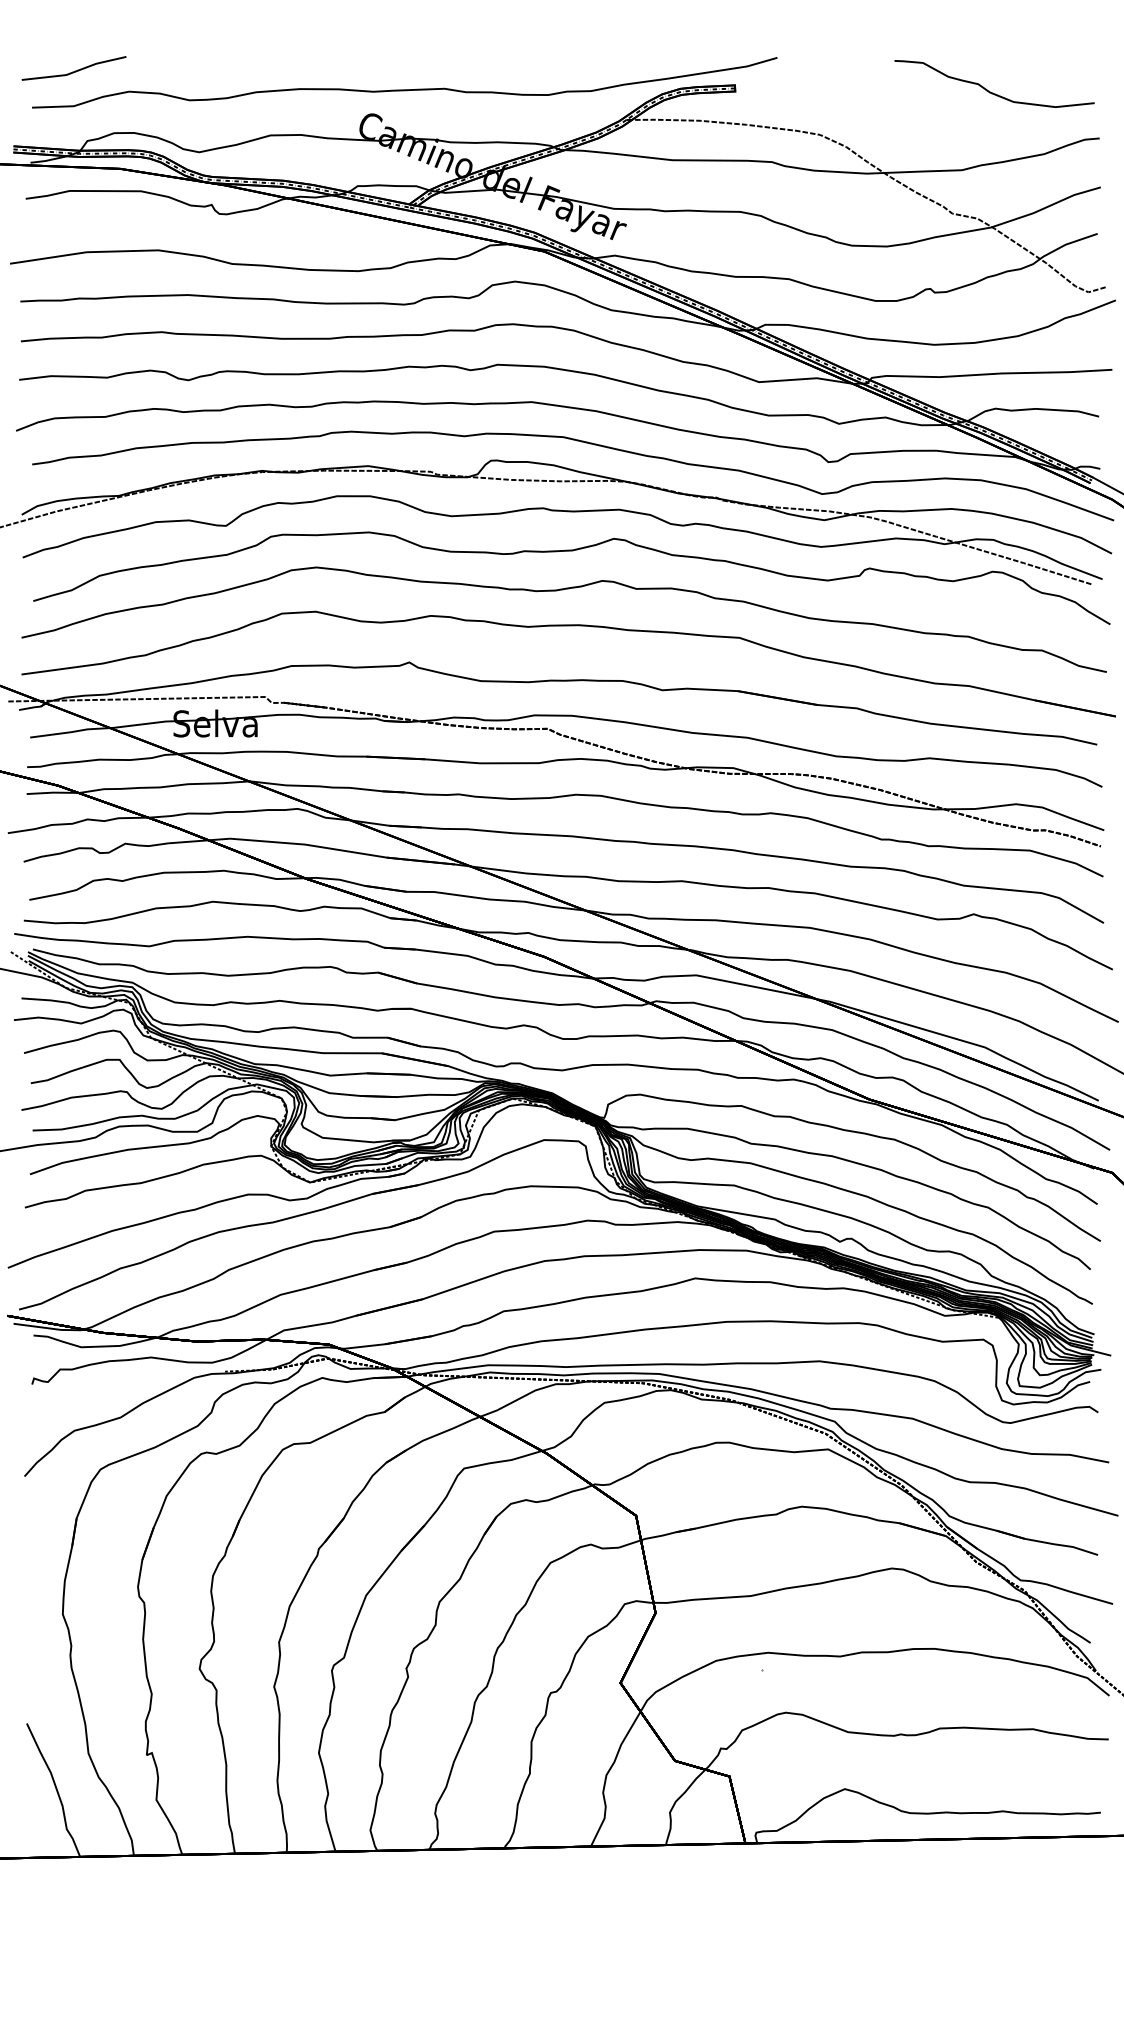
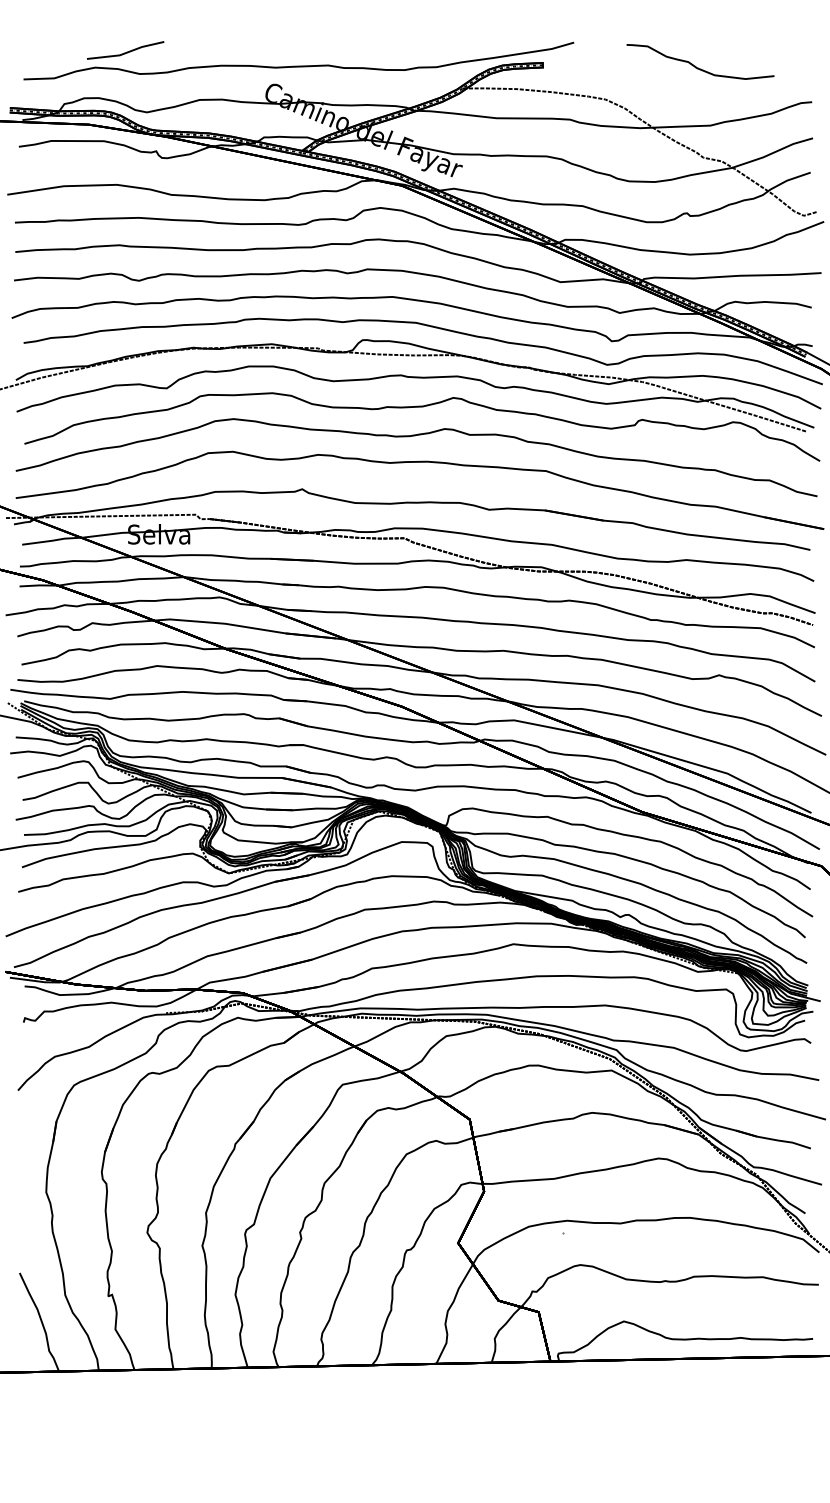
line: (75, 69) -> (126, 51), moved
curve: (991, 91) -> (698, 67), moved

